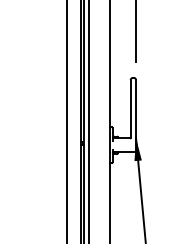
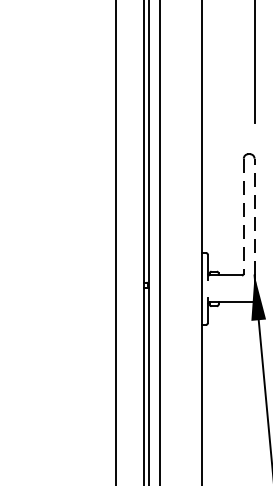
line: (136, 108) -> (255, 215), solid -> dashed
line: (130, 109) -> (243, 217), solid -> dashed

